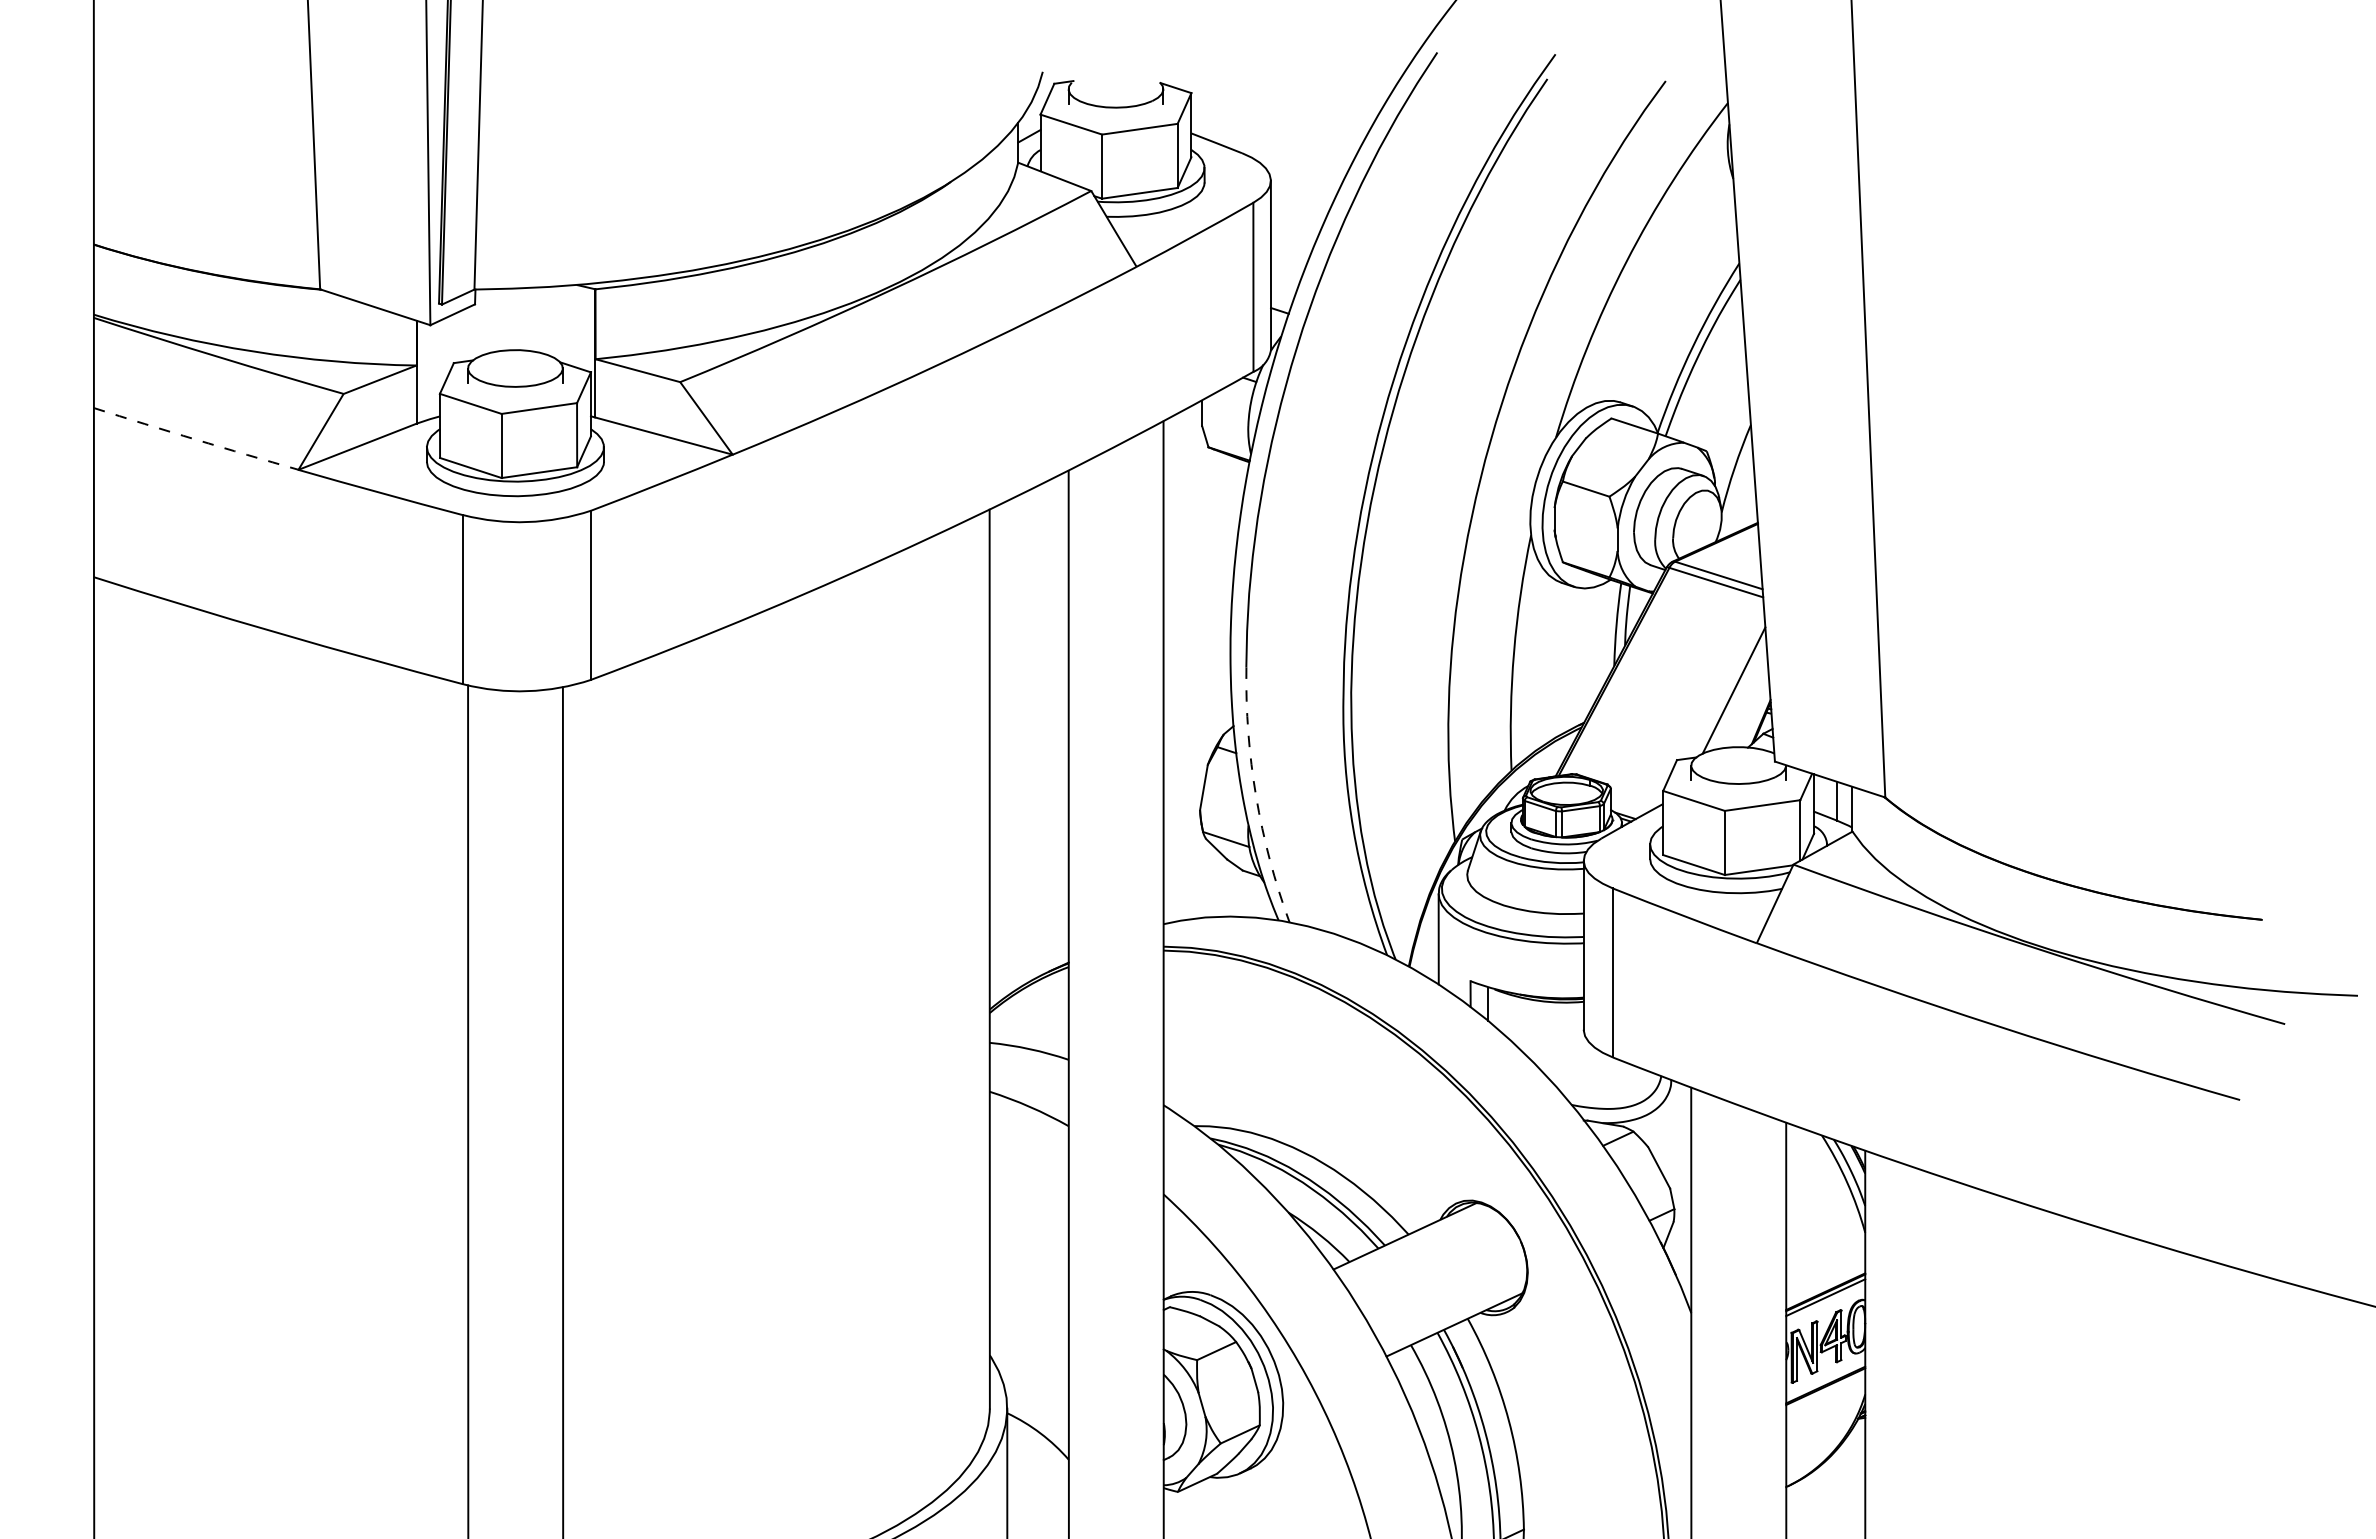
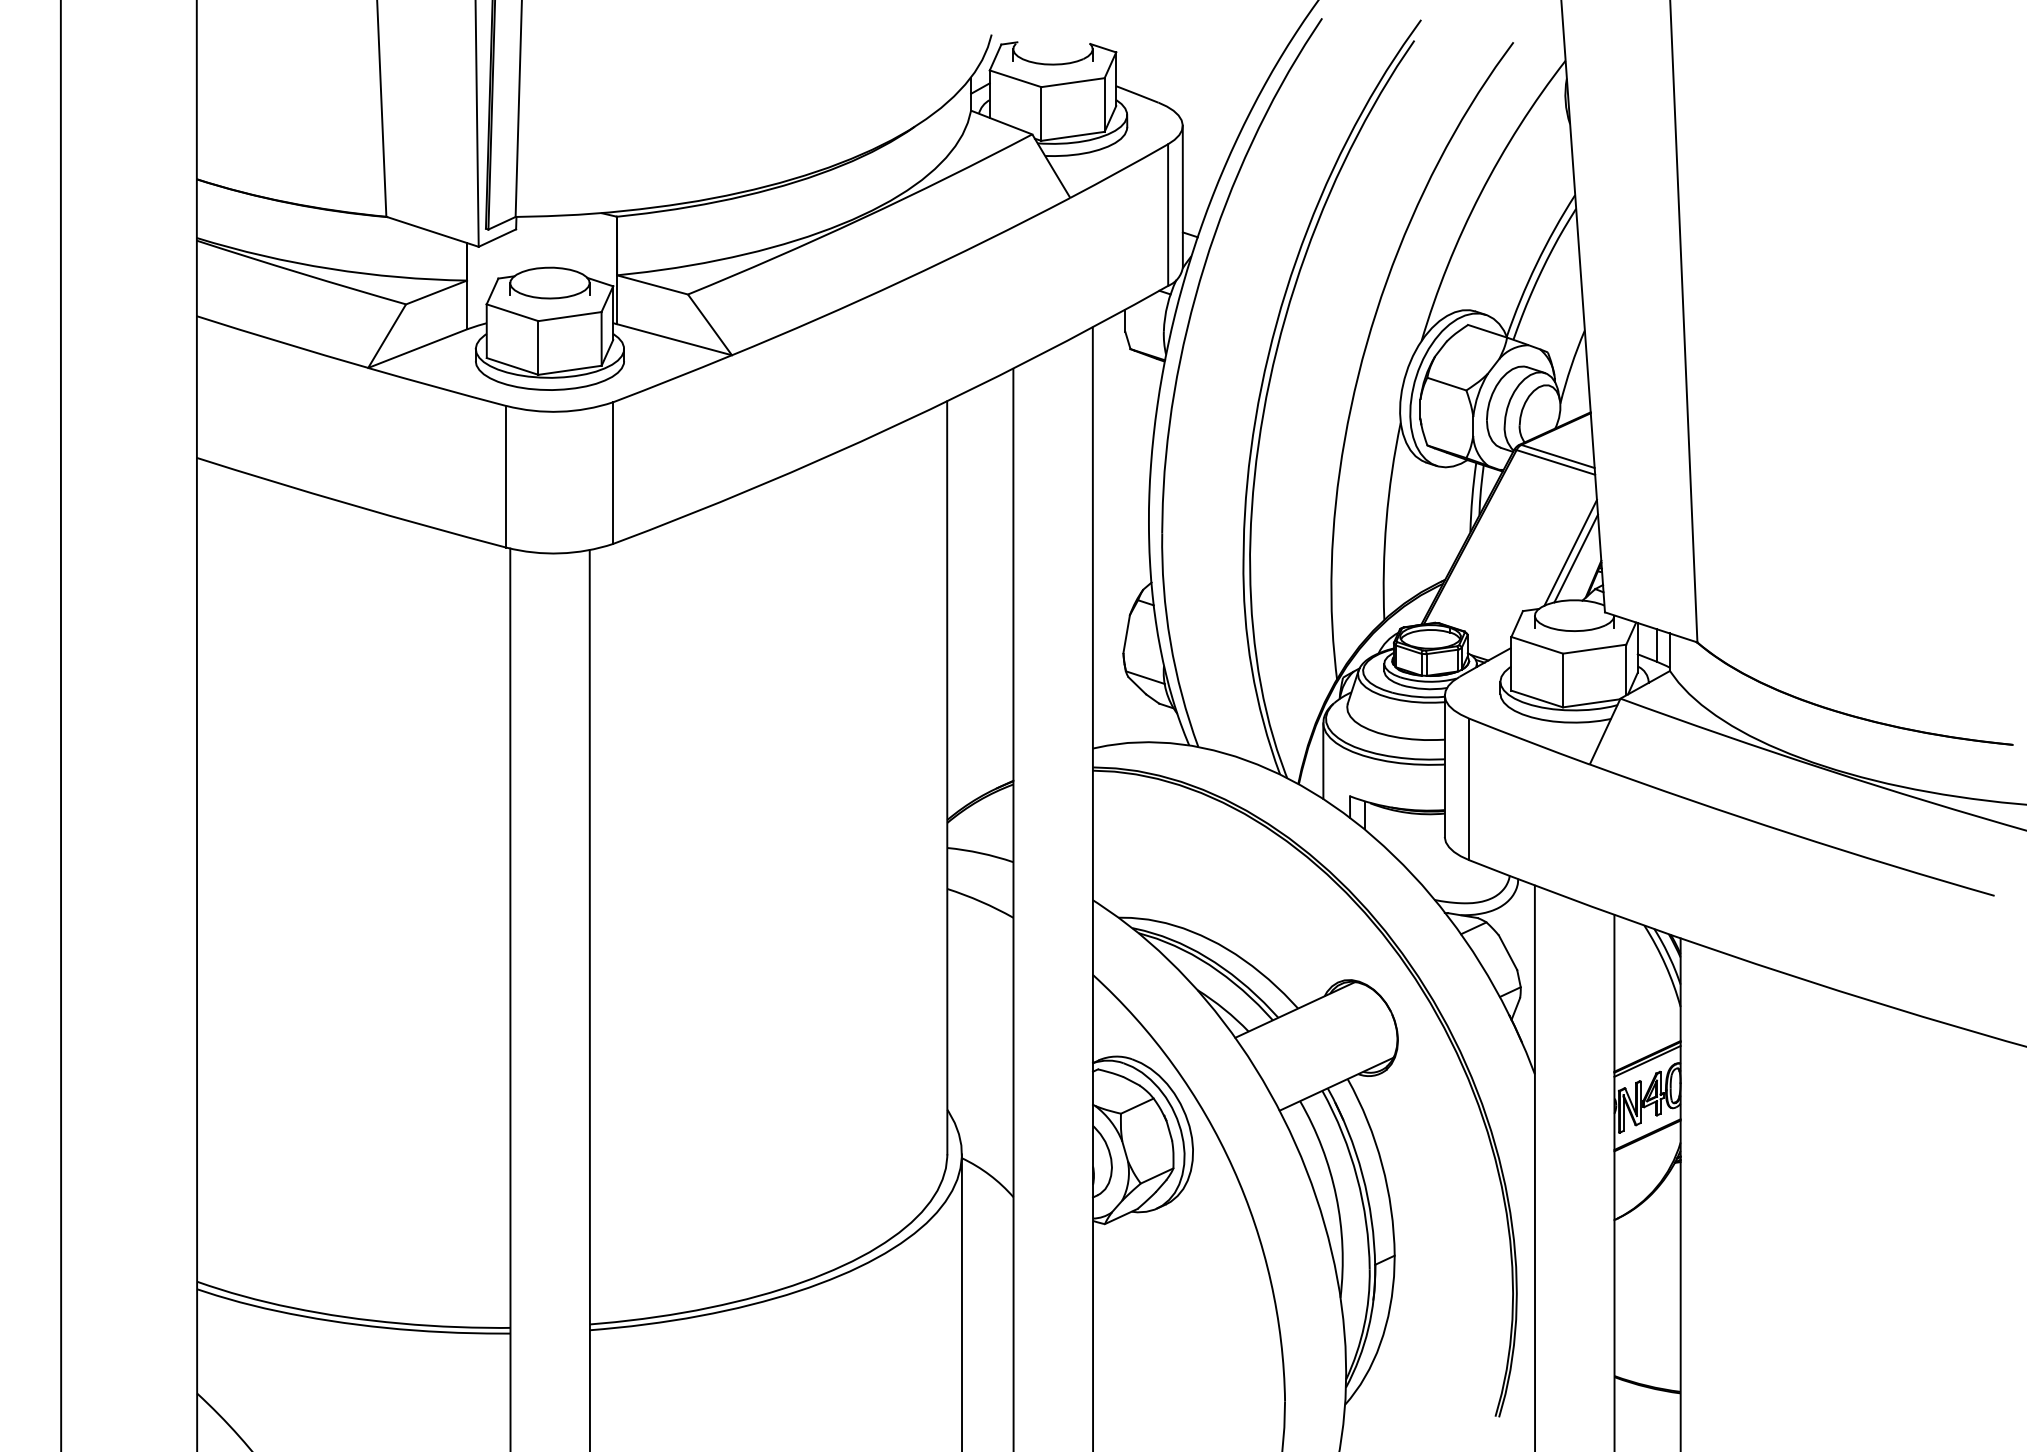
arc: (196, 439) -> (282, 342), dashed -> solid
line: (1740, 697) -> (1576, 558), added
arc: (1256, 796) -> (1170, 641), dashed -> solid

